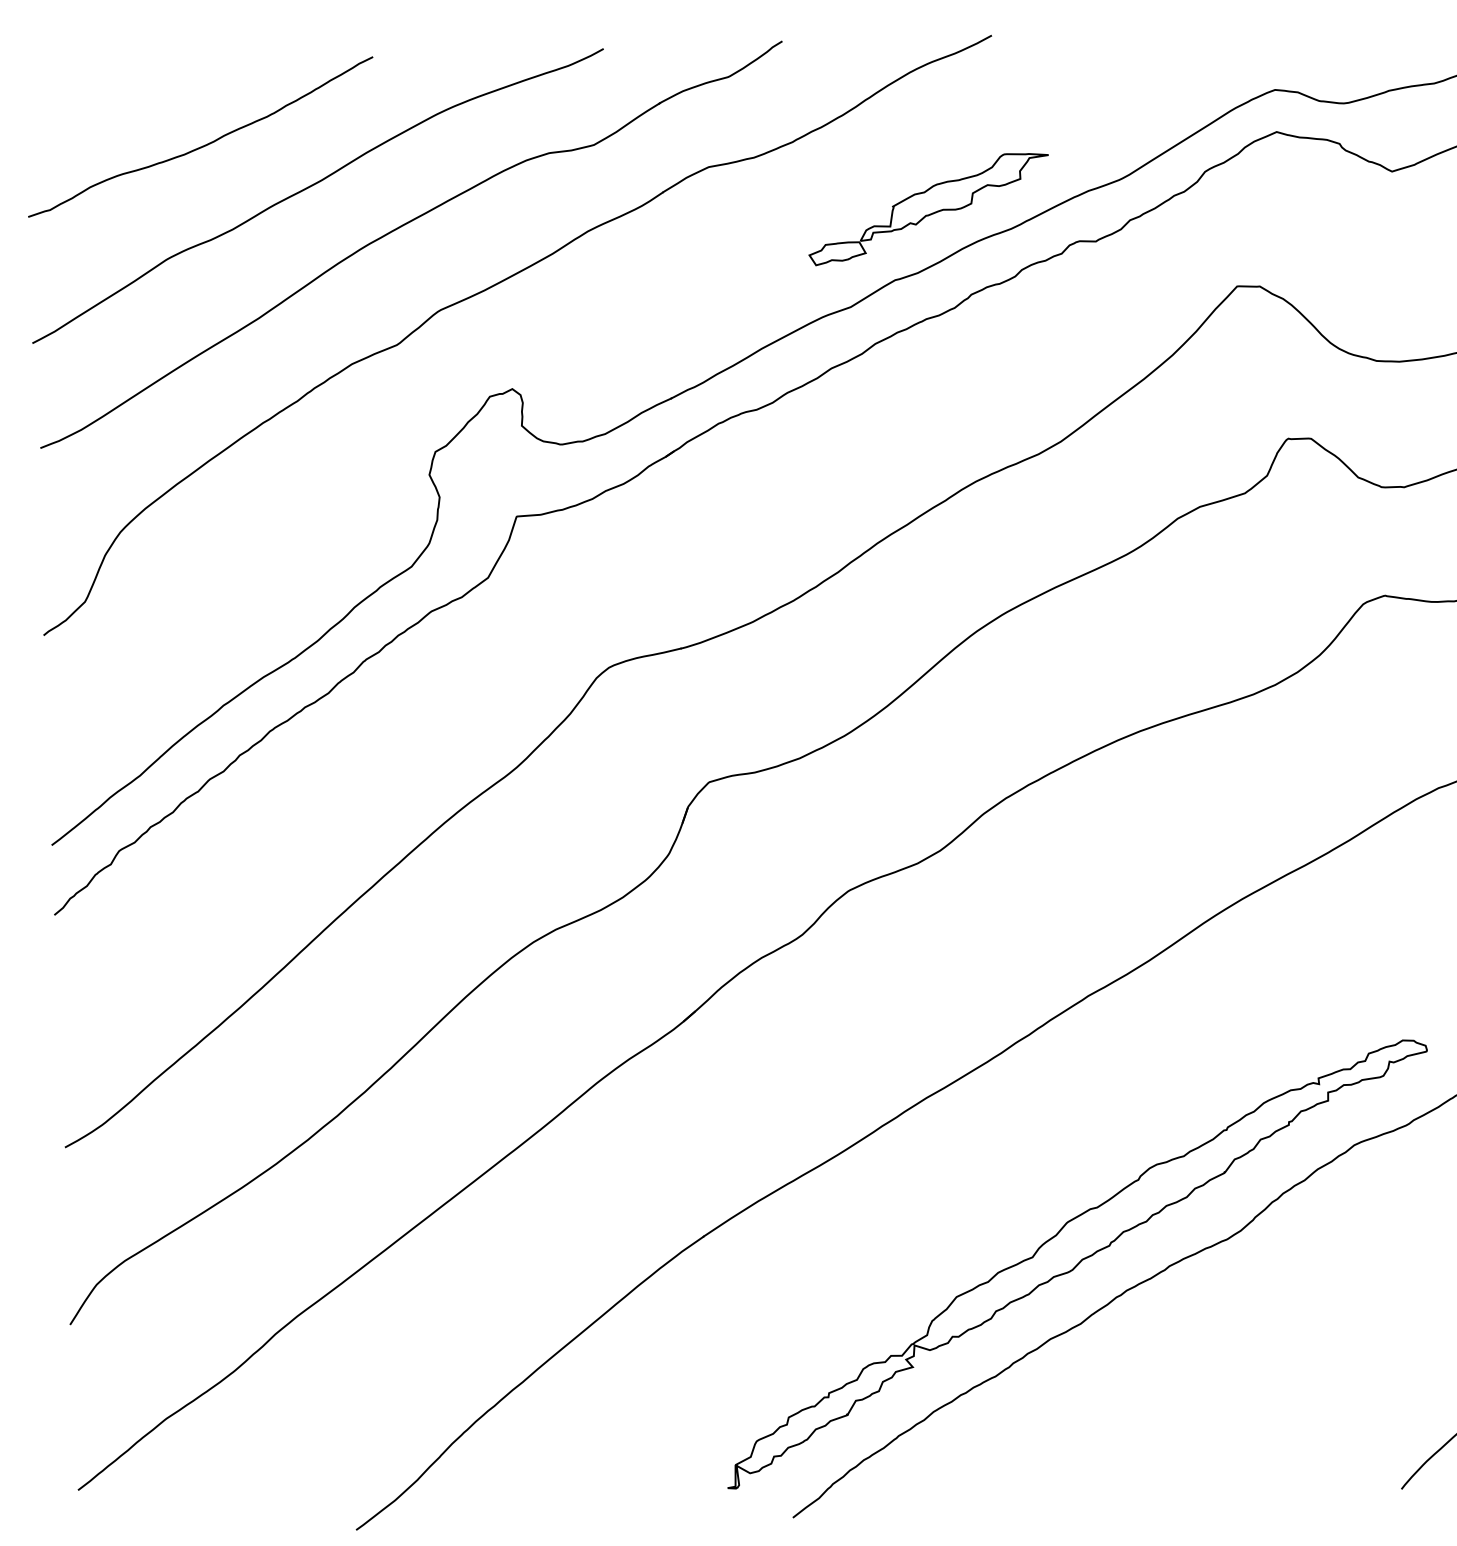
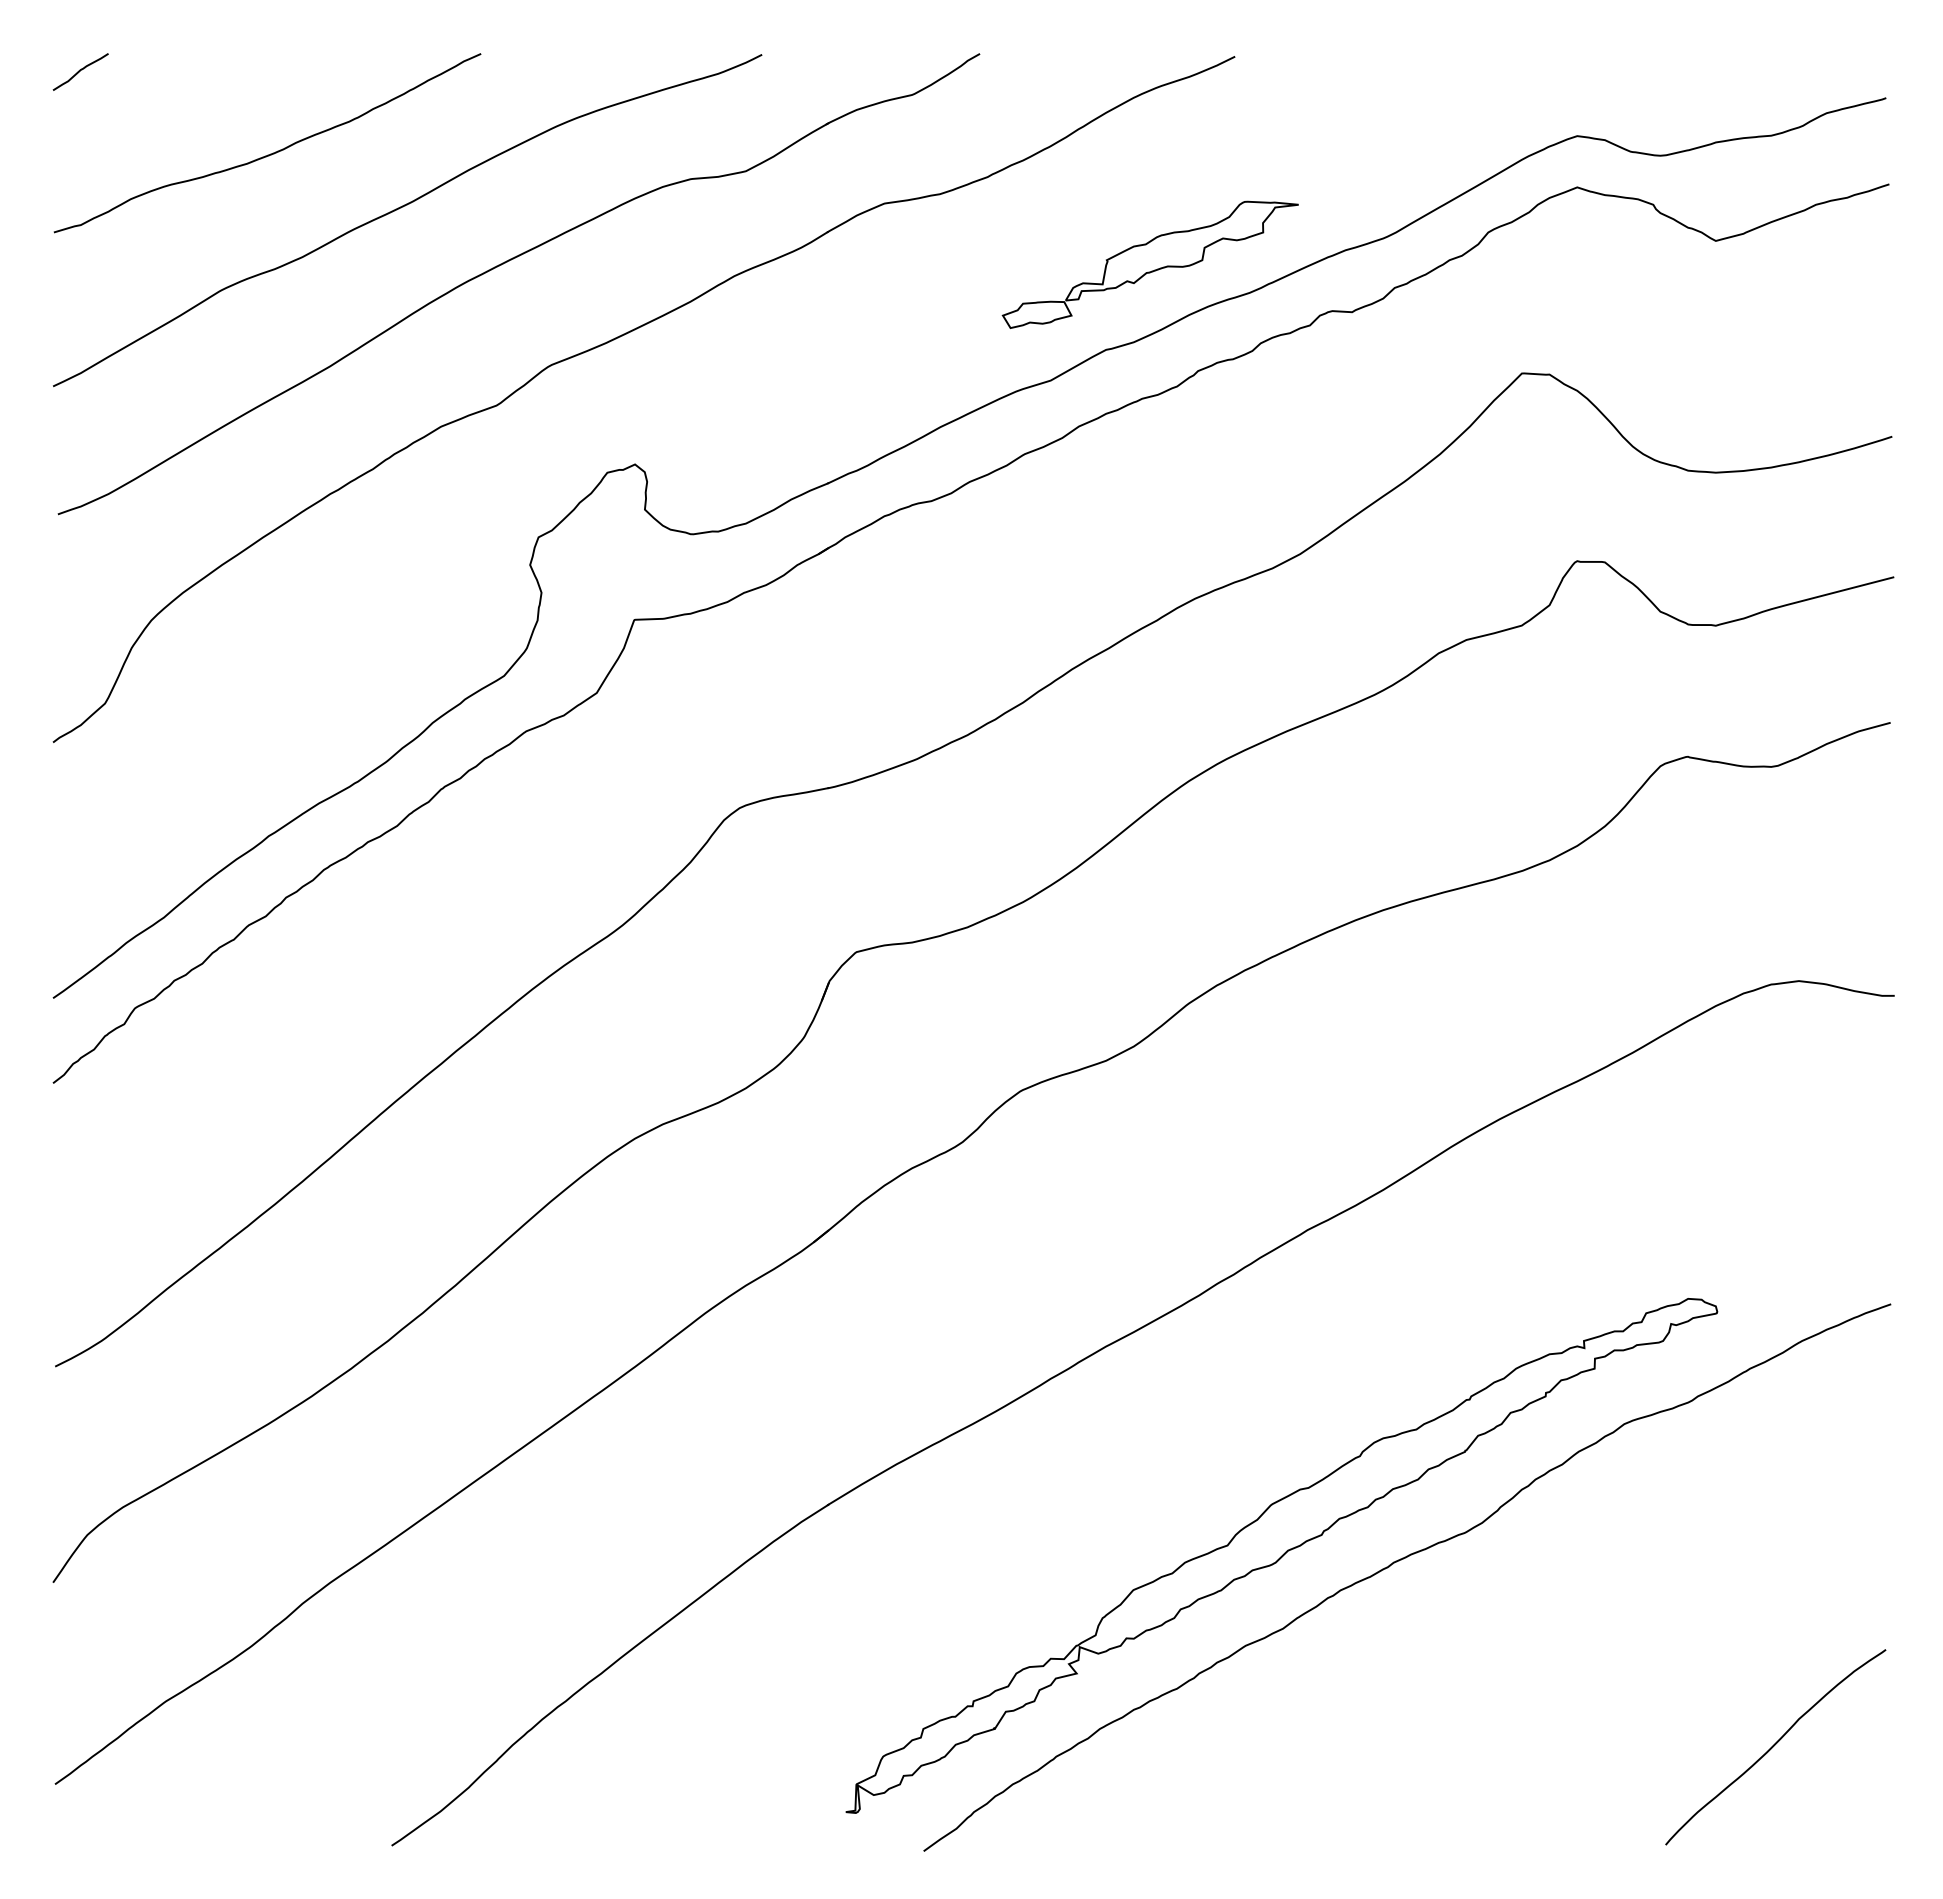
curve: (44, 84) -> (80, 71), added

